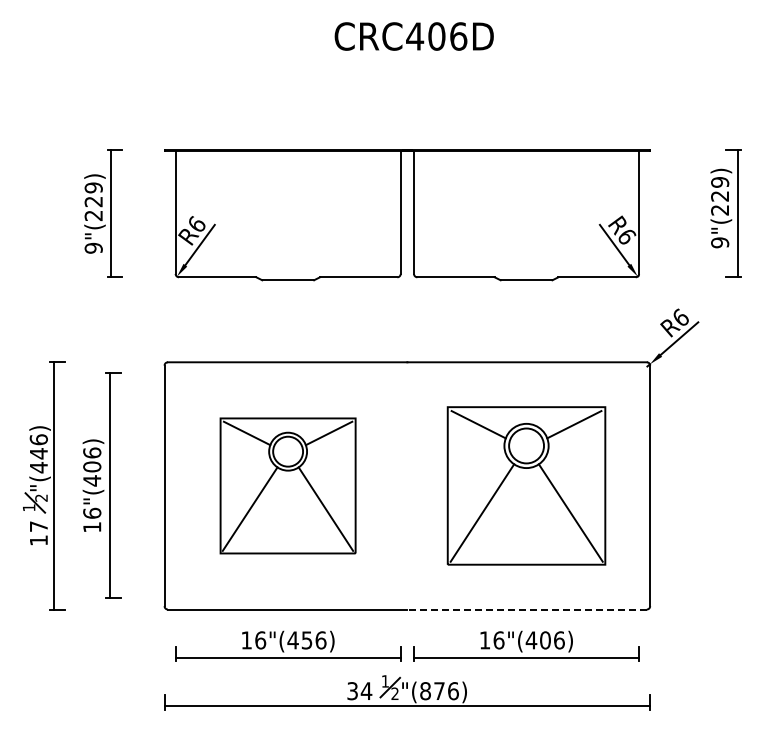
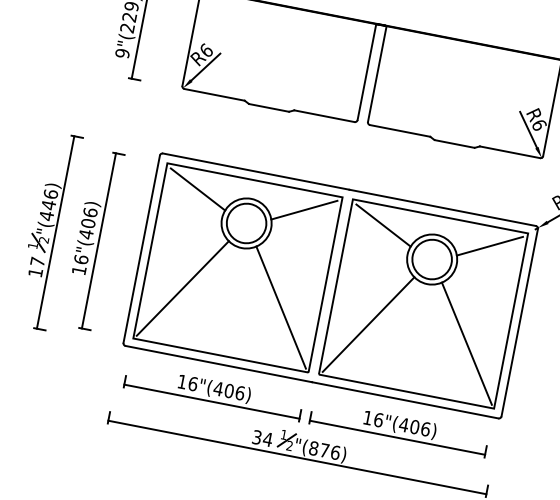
part: (287, 485) -> (237, 267), size x1.67
part: (526, 485) -> (423, 303), size x1.43
line: (527, 609) -> (405, 400), dashed -> solid
text: (306, 640) -> (228, 391), 16"(456) -> 16"(406)

